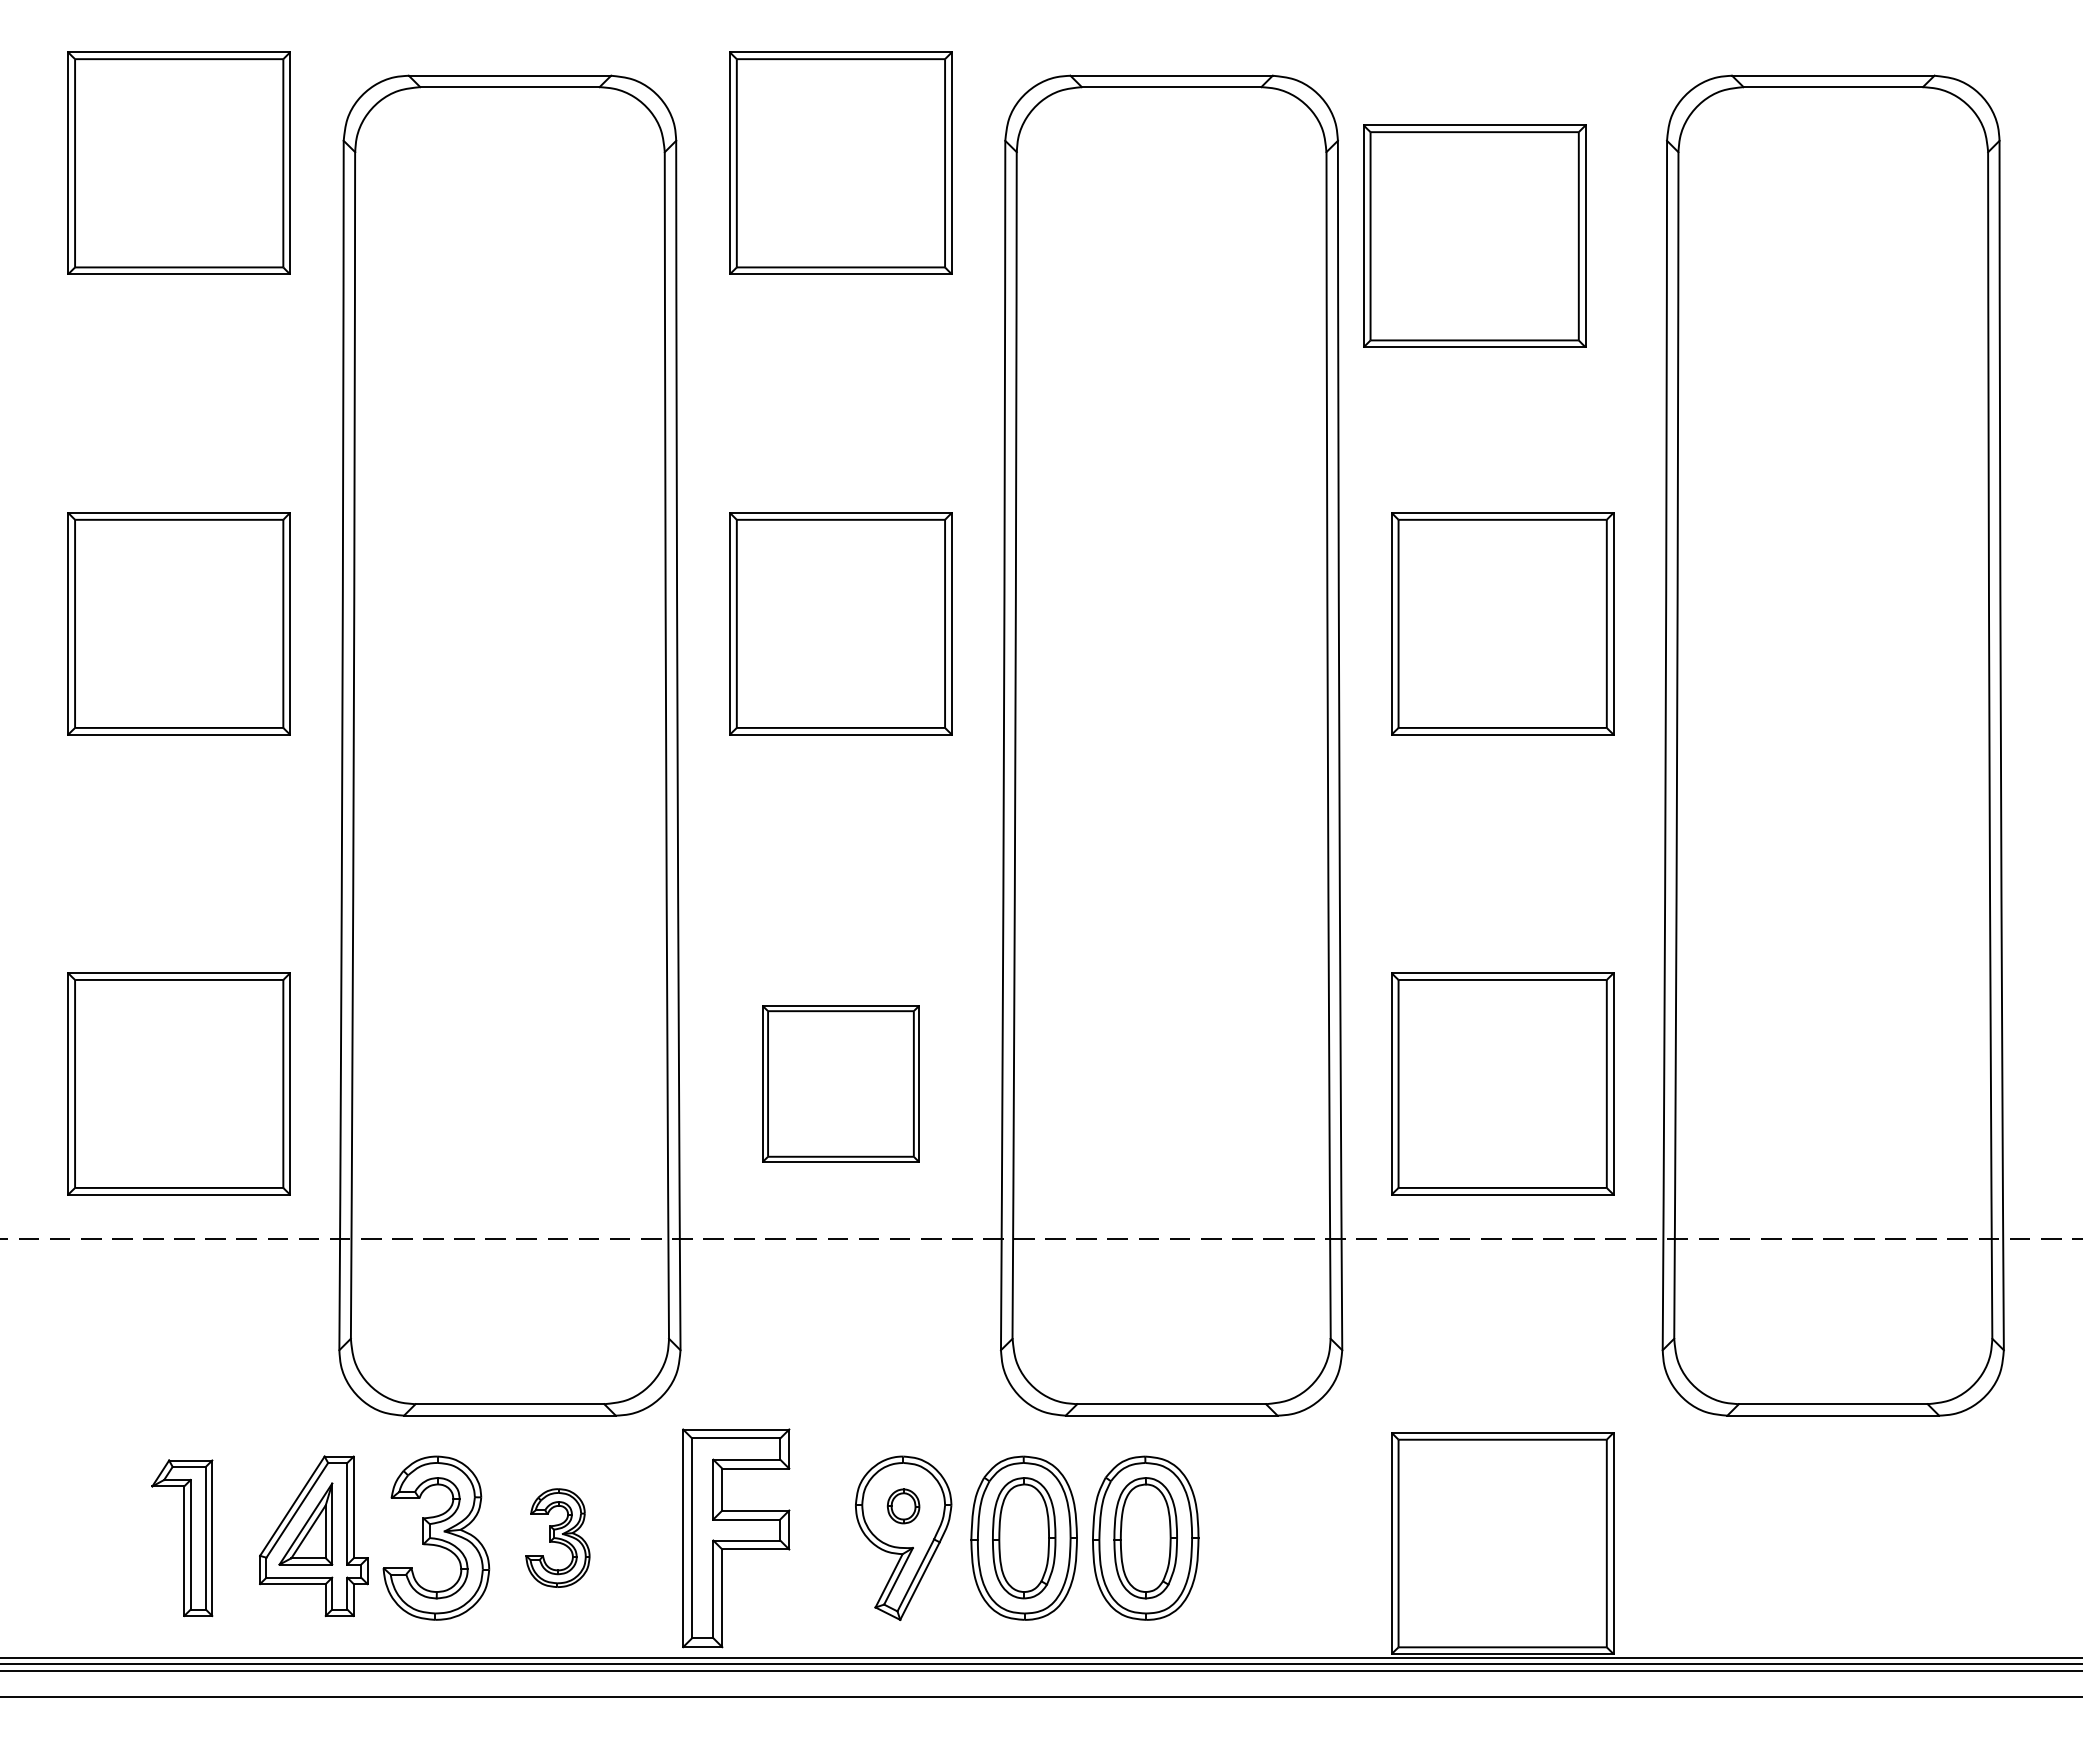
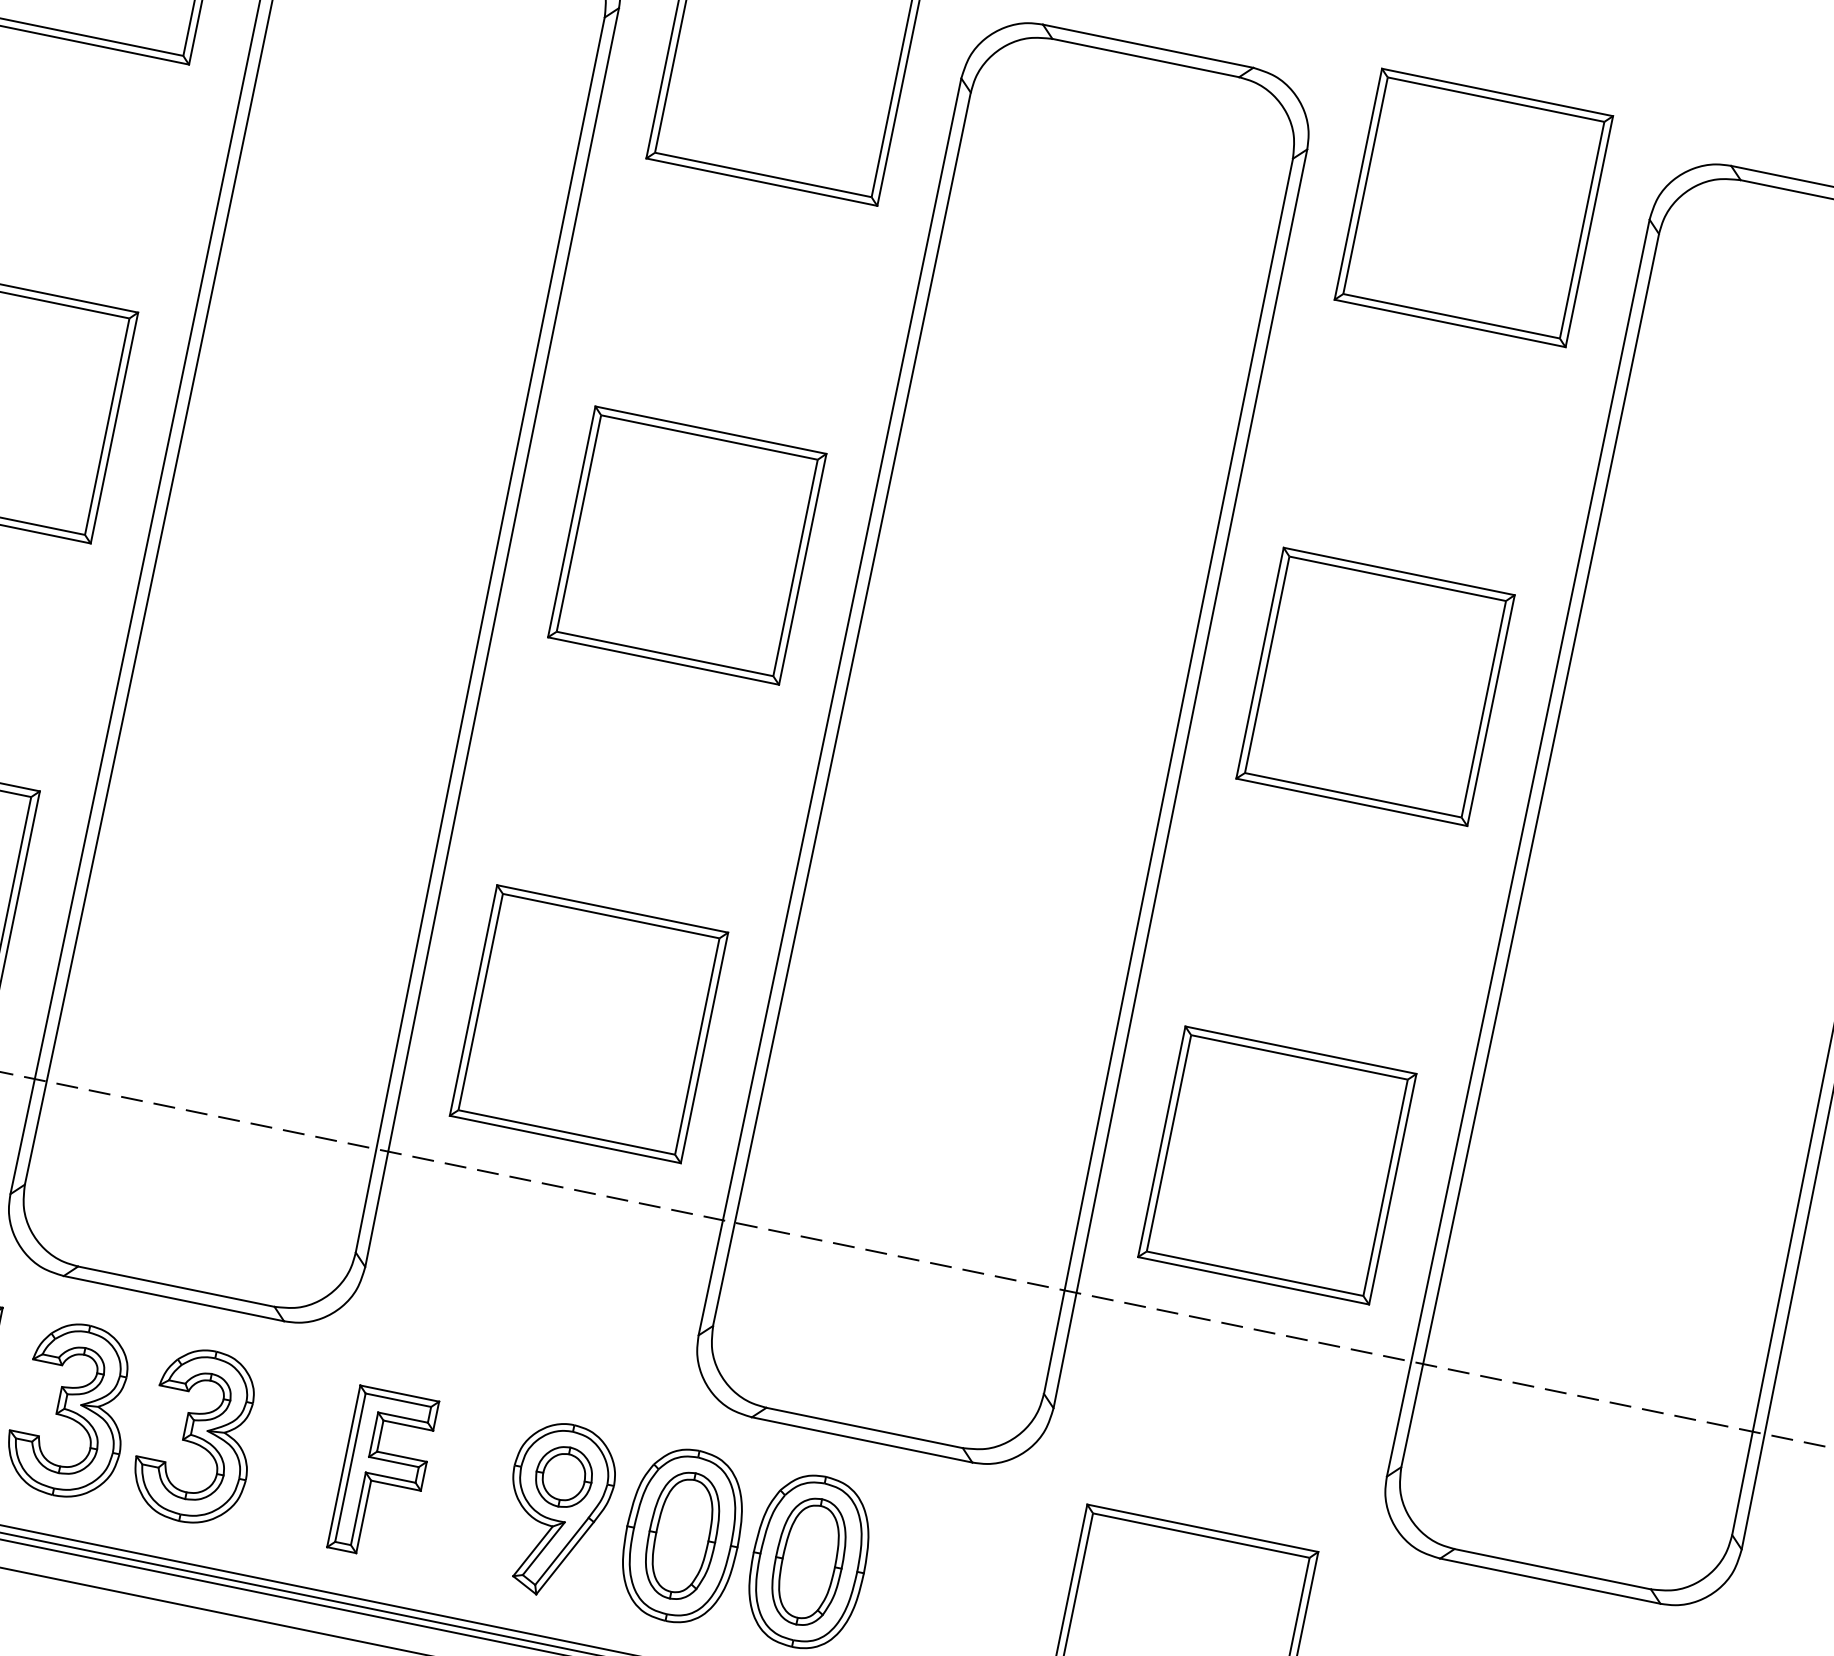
part: (1474, 235) -> (1473, 207), moved
part: (840, 1083) -> (588, 1023), size x1.43
part: (903, 1506) -> (563, 1477), size x1.67
part: (557, 1537) -> (197, 1435), size x1.67
part: (736, 1537) -> (383, 1473), size x0.71

